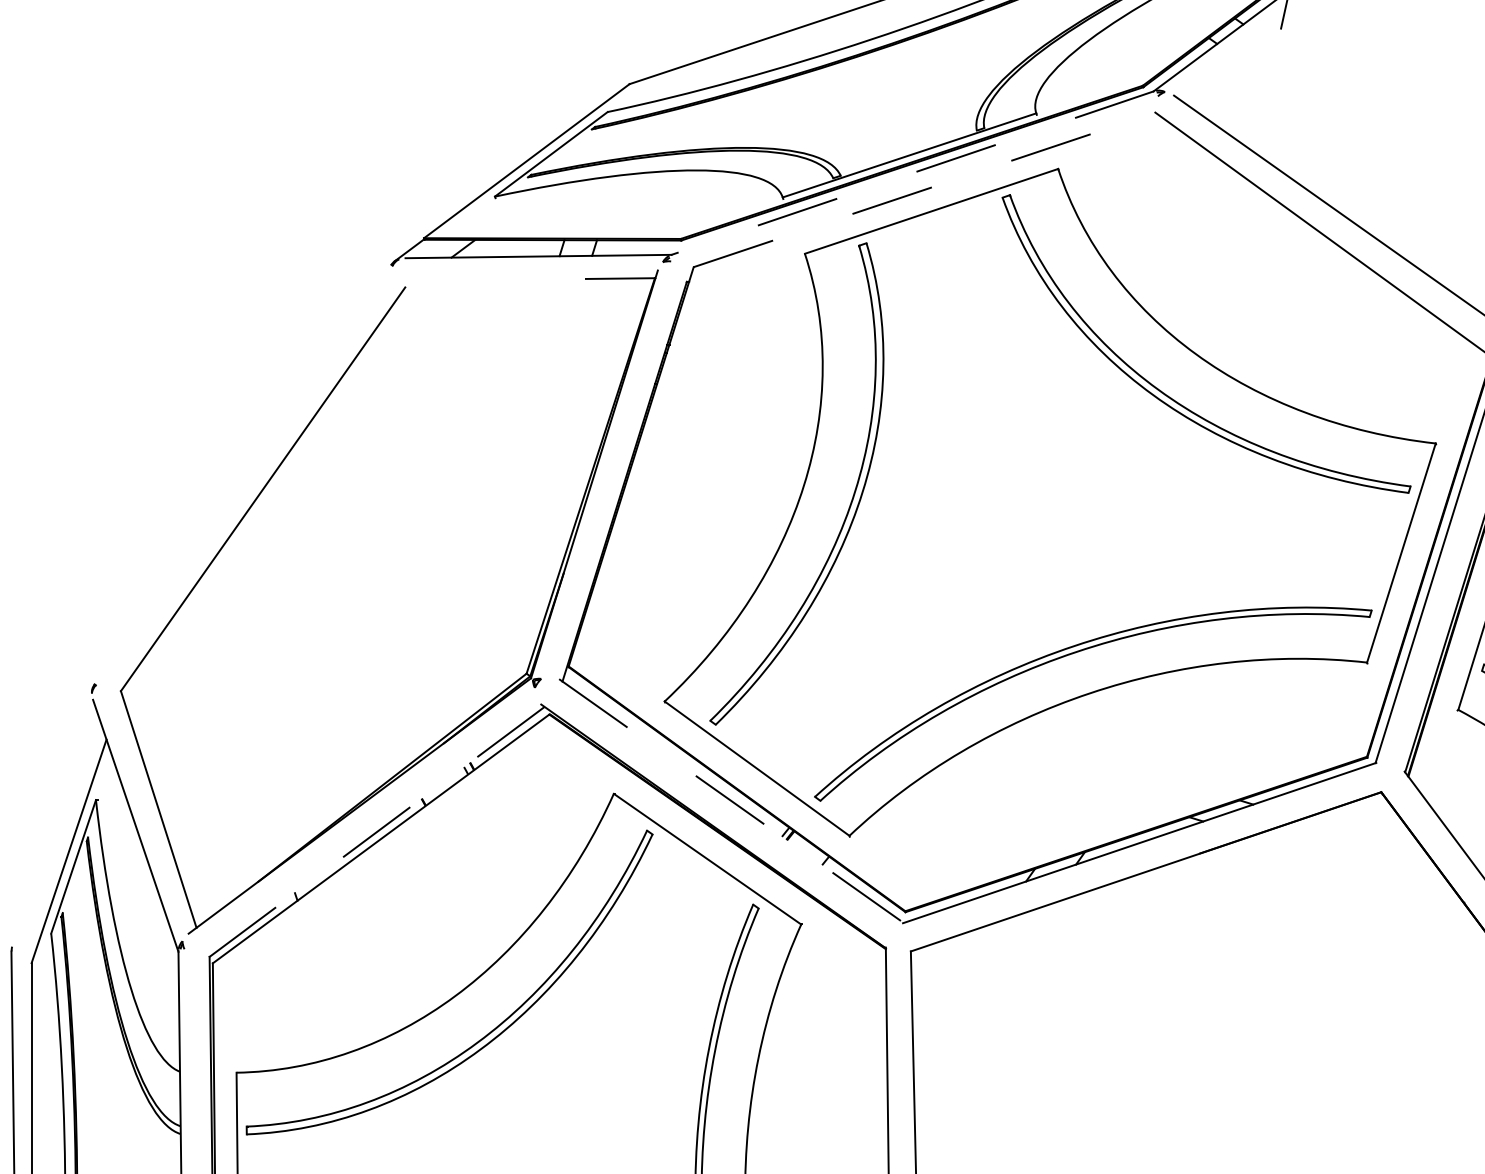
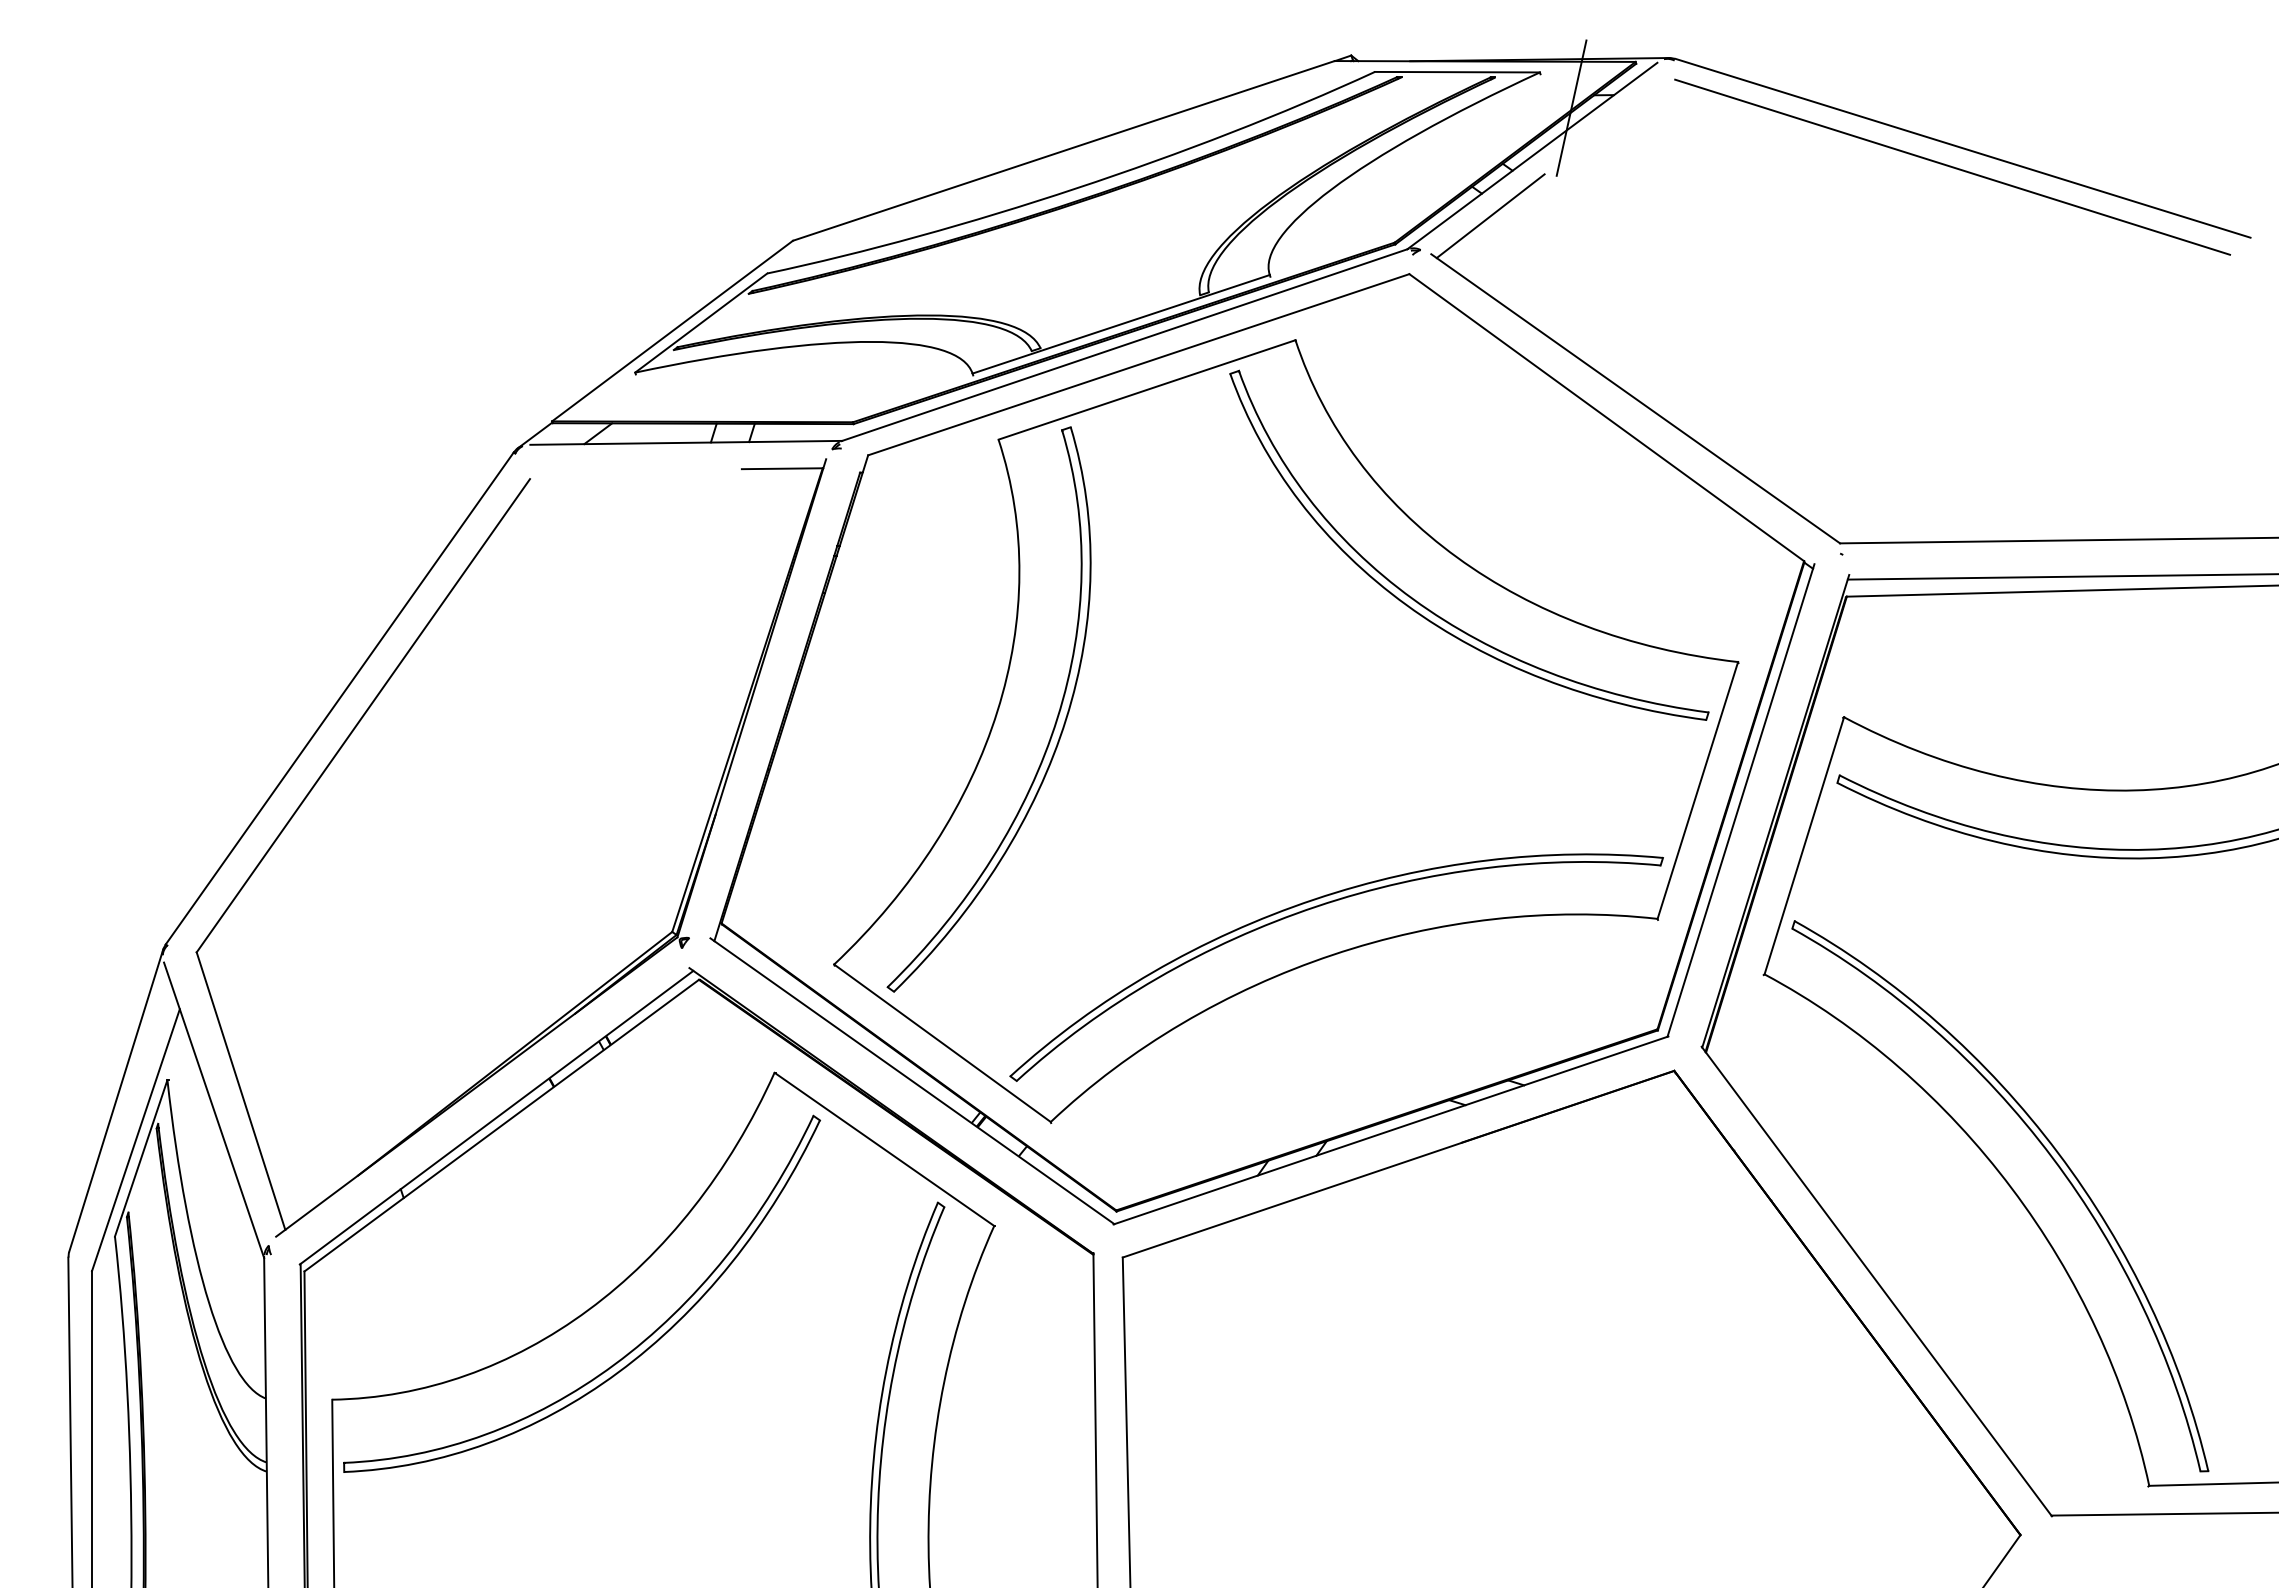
line: (1224, 63) -> (1490, 216), added
line: (912, 173) -> (1124, 345), dashed -> solid
line: (925, 189) -> (1139, 364), dashed -> solid
line: (242, 474) -> (339, 698), added
line: (731, 801) -> (912, 1081), dashed -> solid
line: (52, 817) -> (116, 1100), added
line: (377, 831) -> (497, 1117), dashed -> solid

